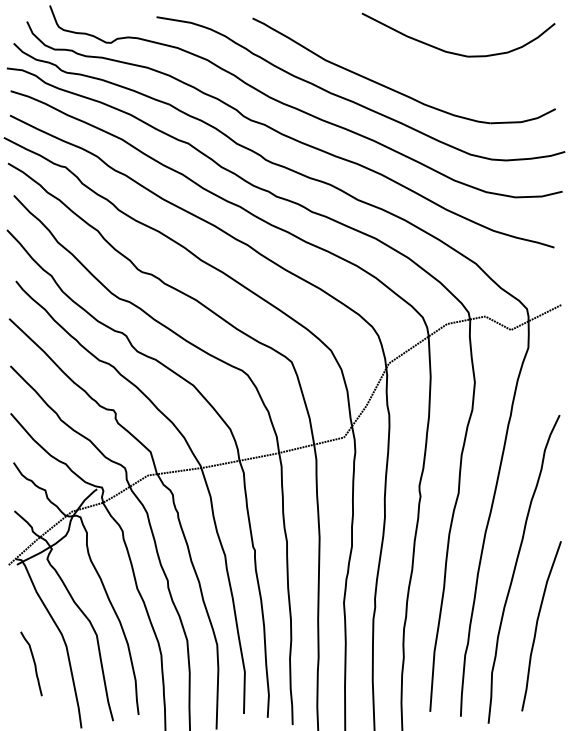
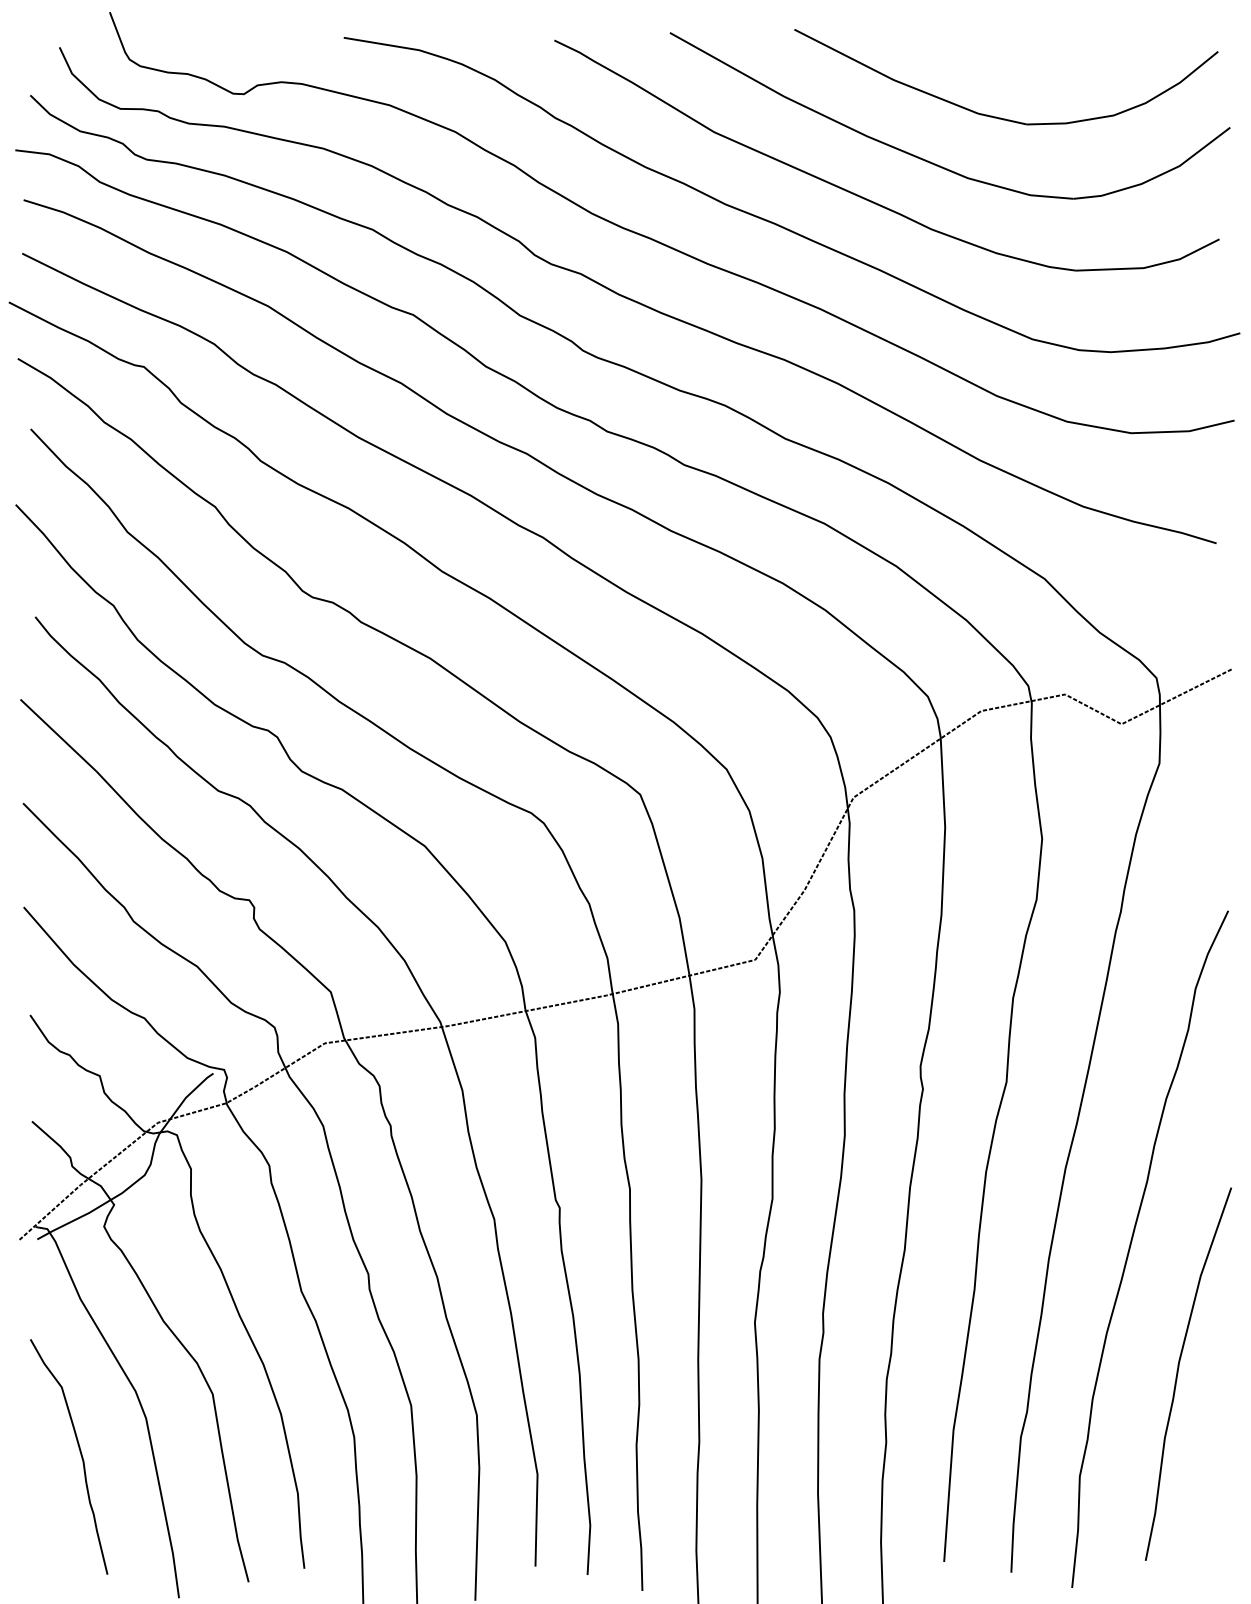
part: (423, 72) -> (929, 159), added
part: (31, 663) -> (69, 1455), size x1.67

